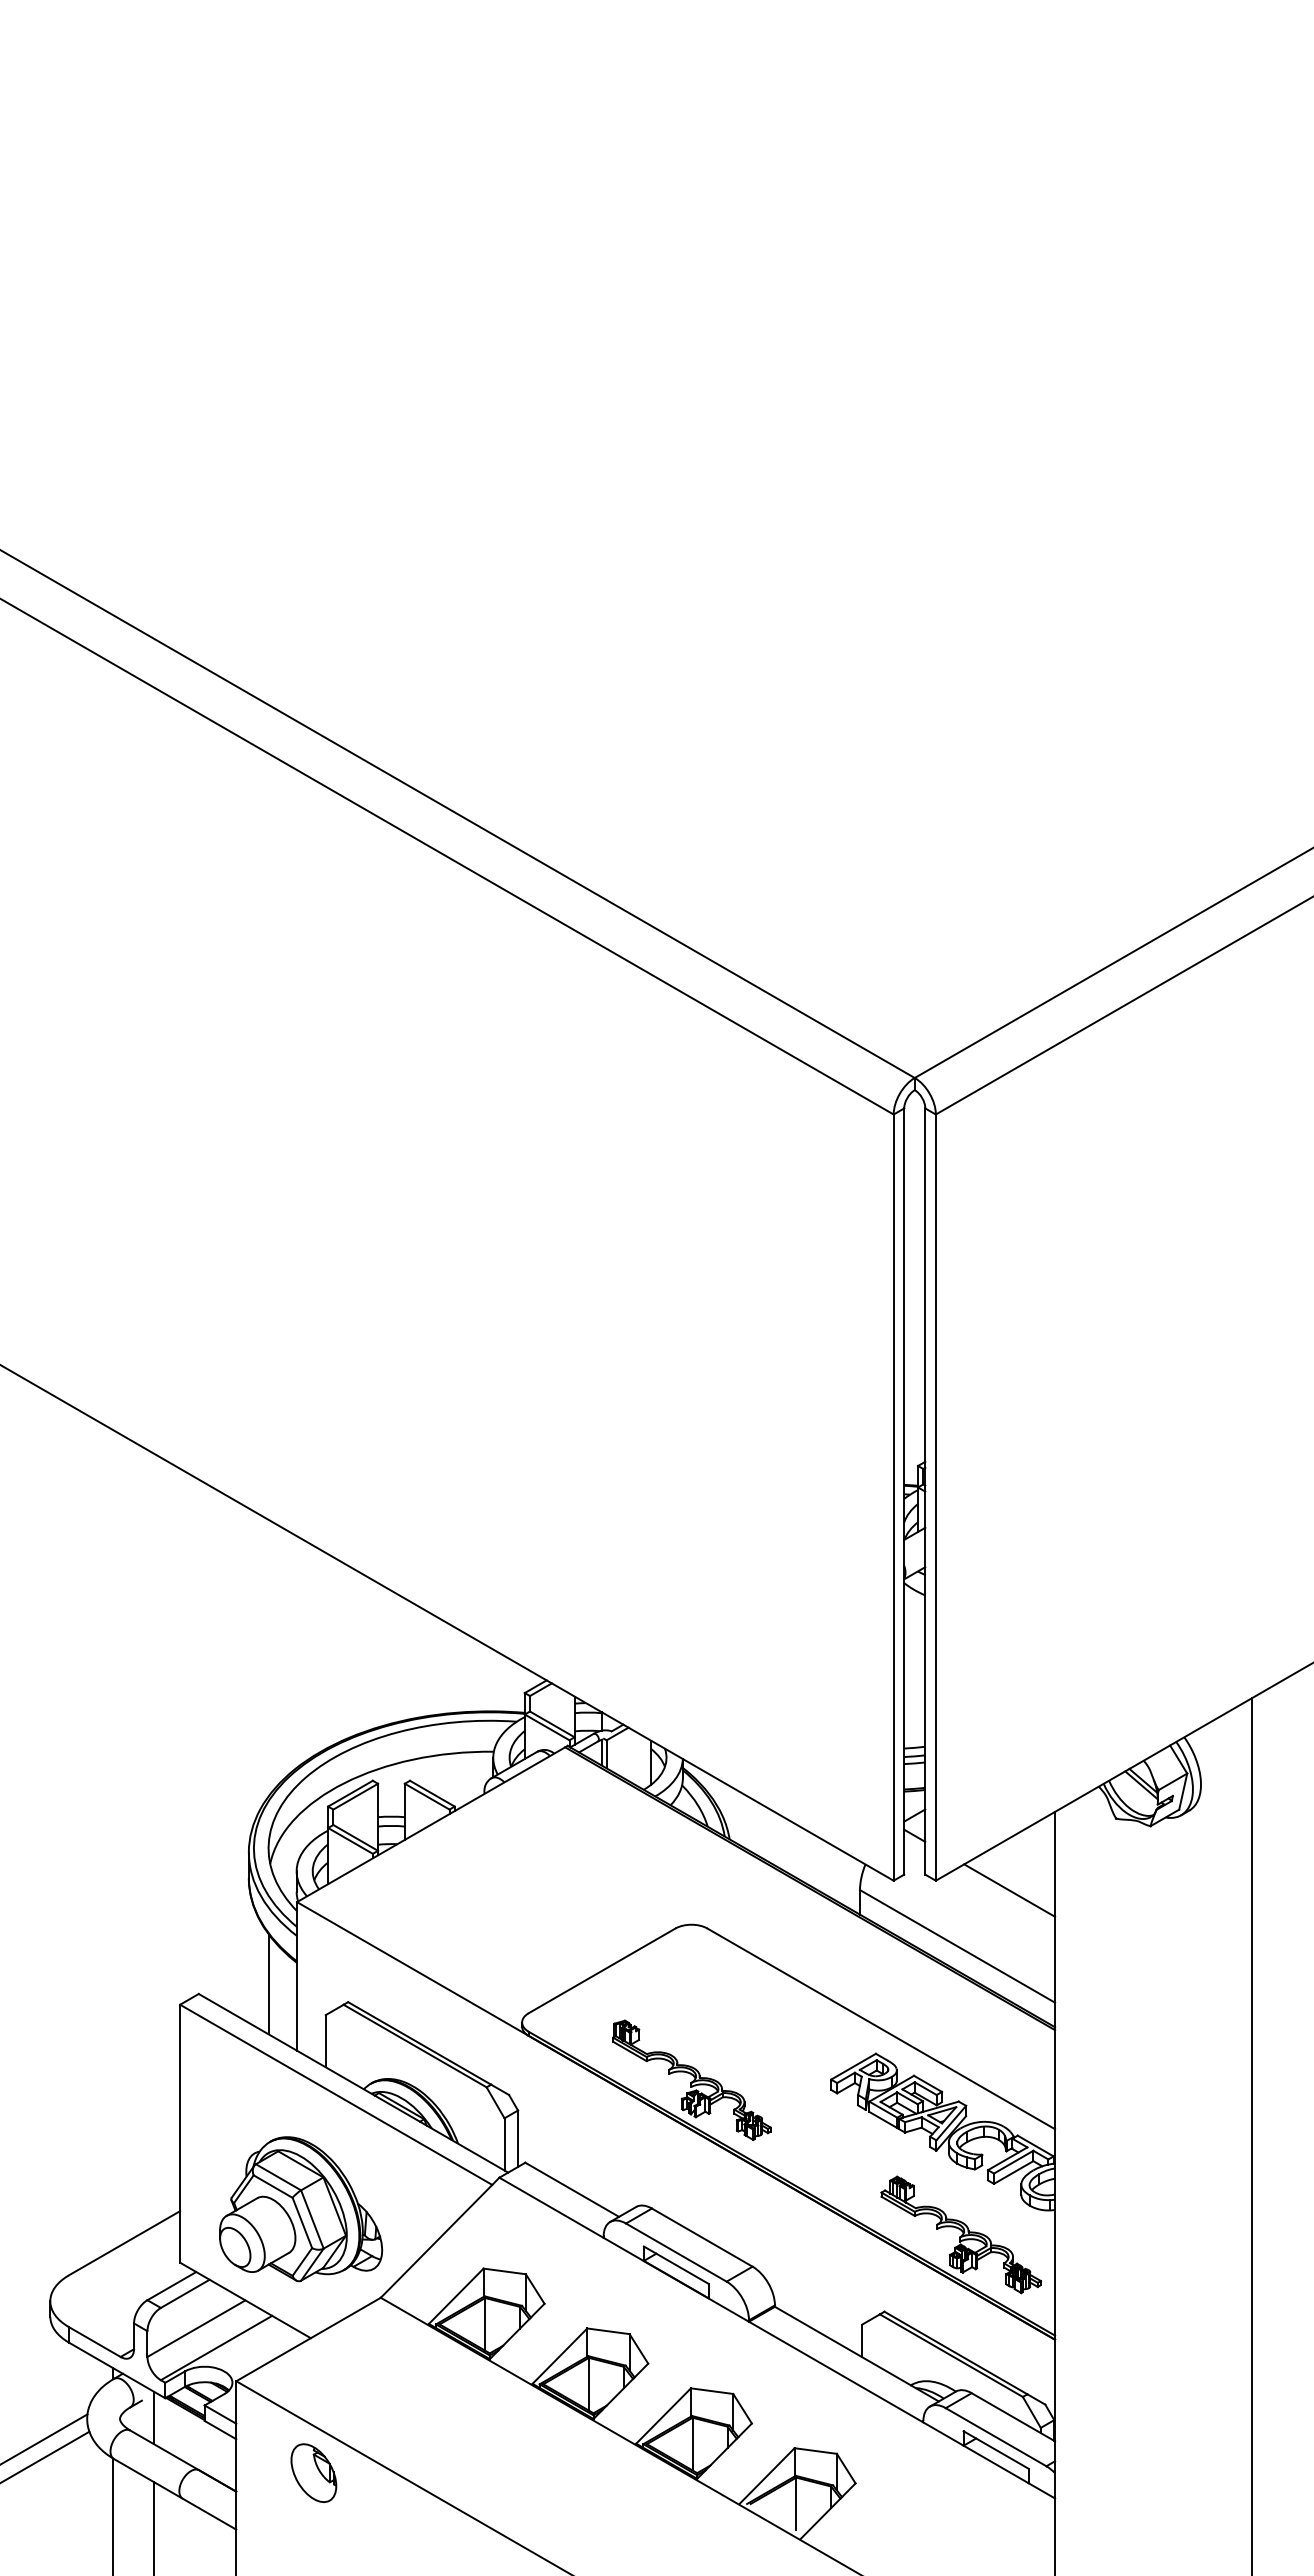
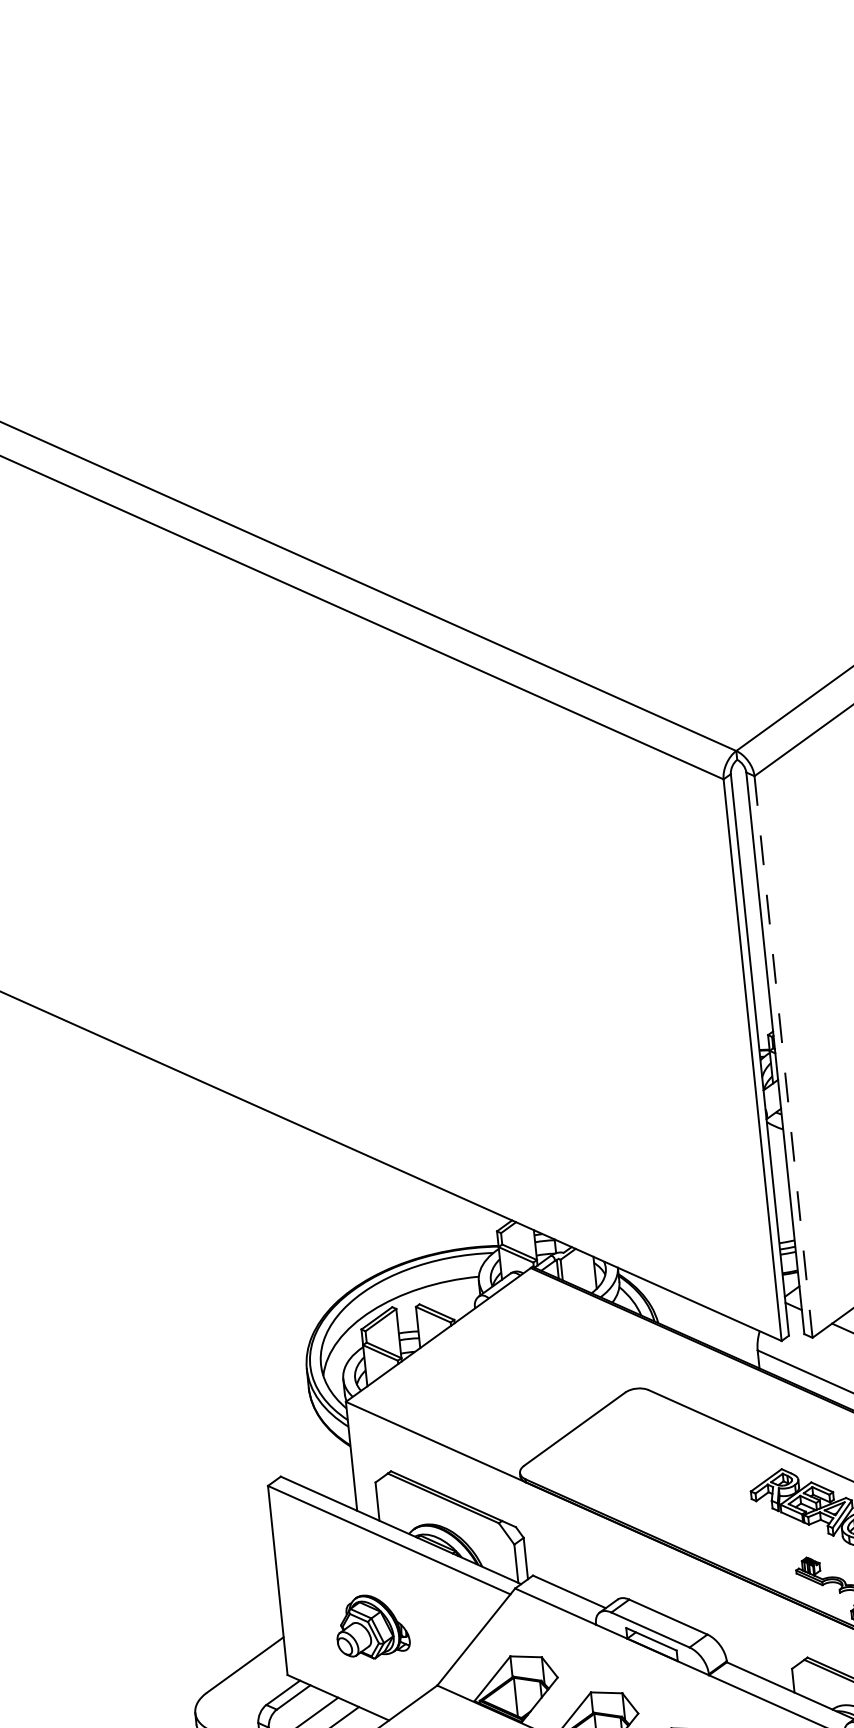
line: (935, 1498) -> (783, 1057), solid -> dashed
line: (268, 1984) -> (331, 1464), removed
part: (691, 2079) -> (648, 1502), removed
part: (301, 2209) -> (372, 1626), size x0.6

